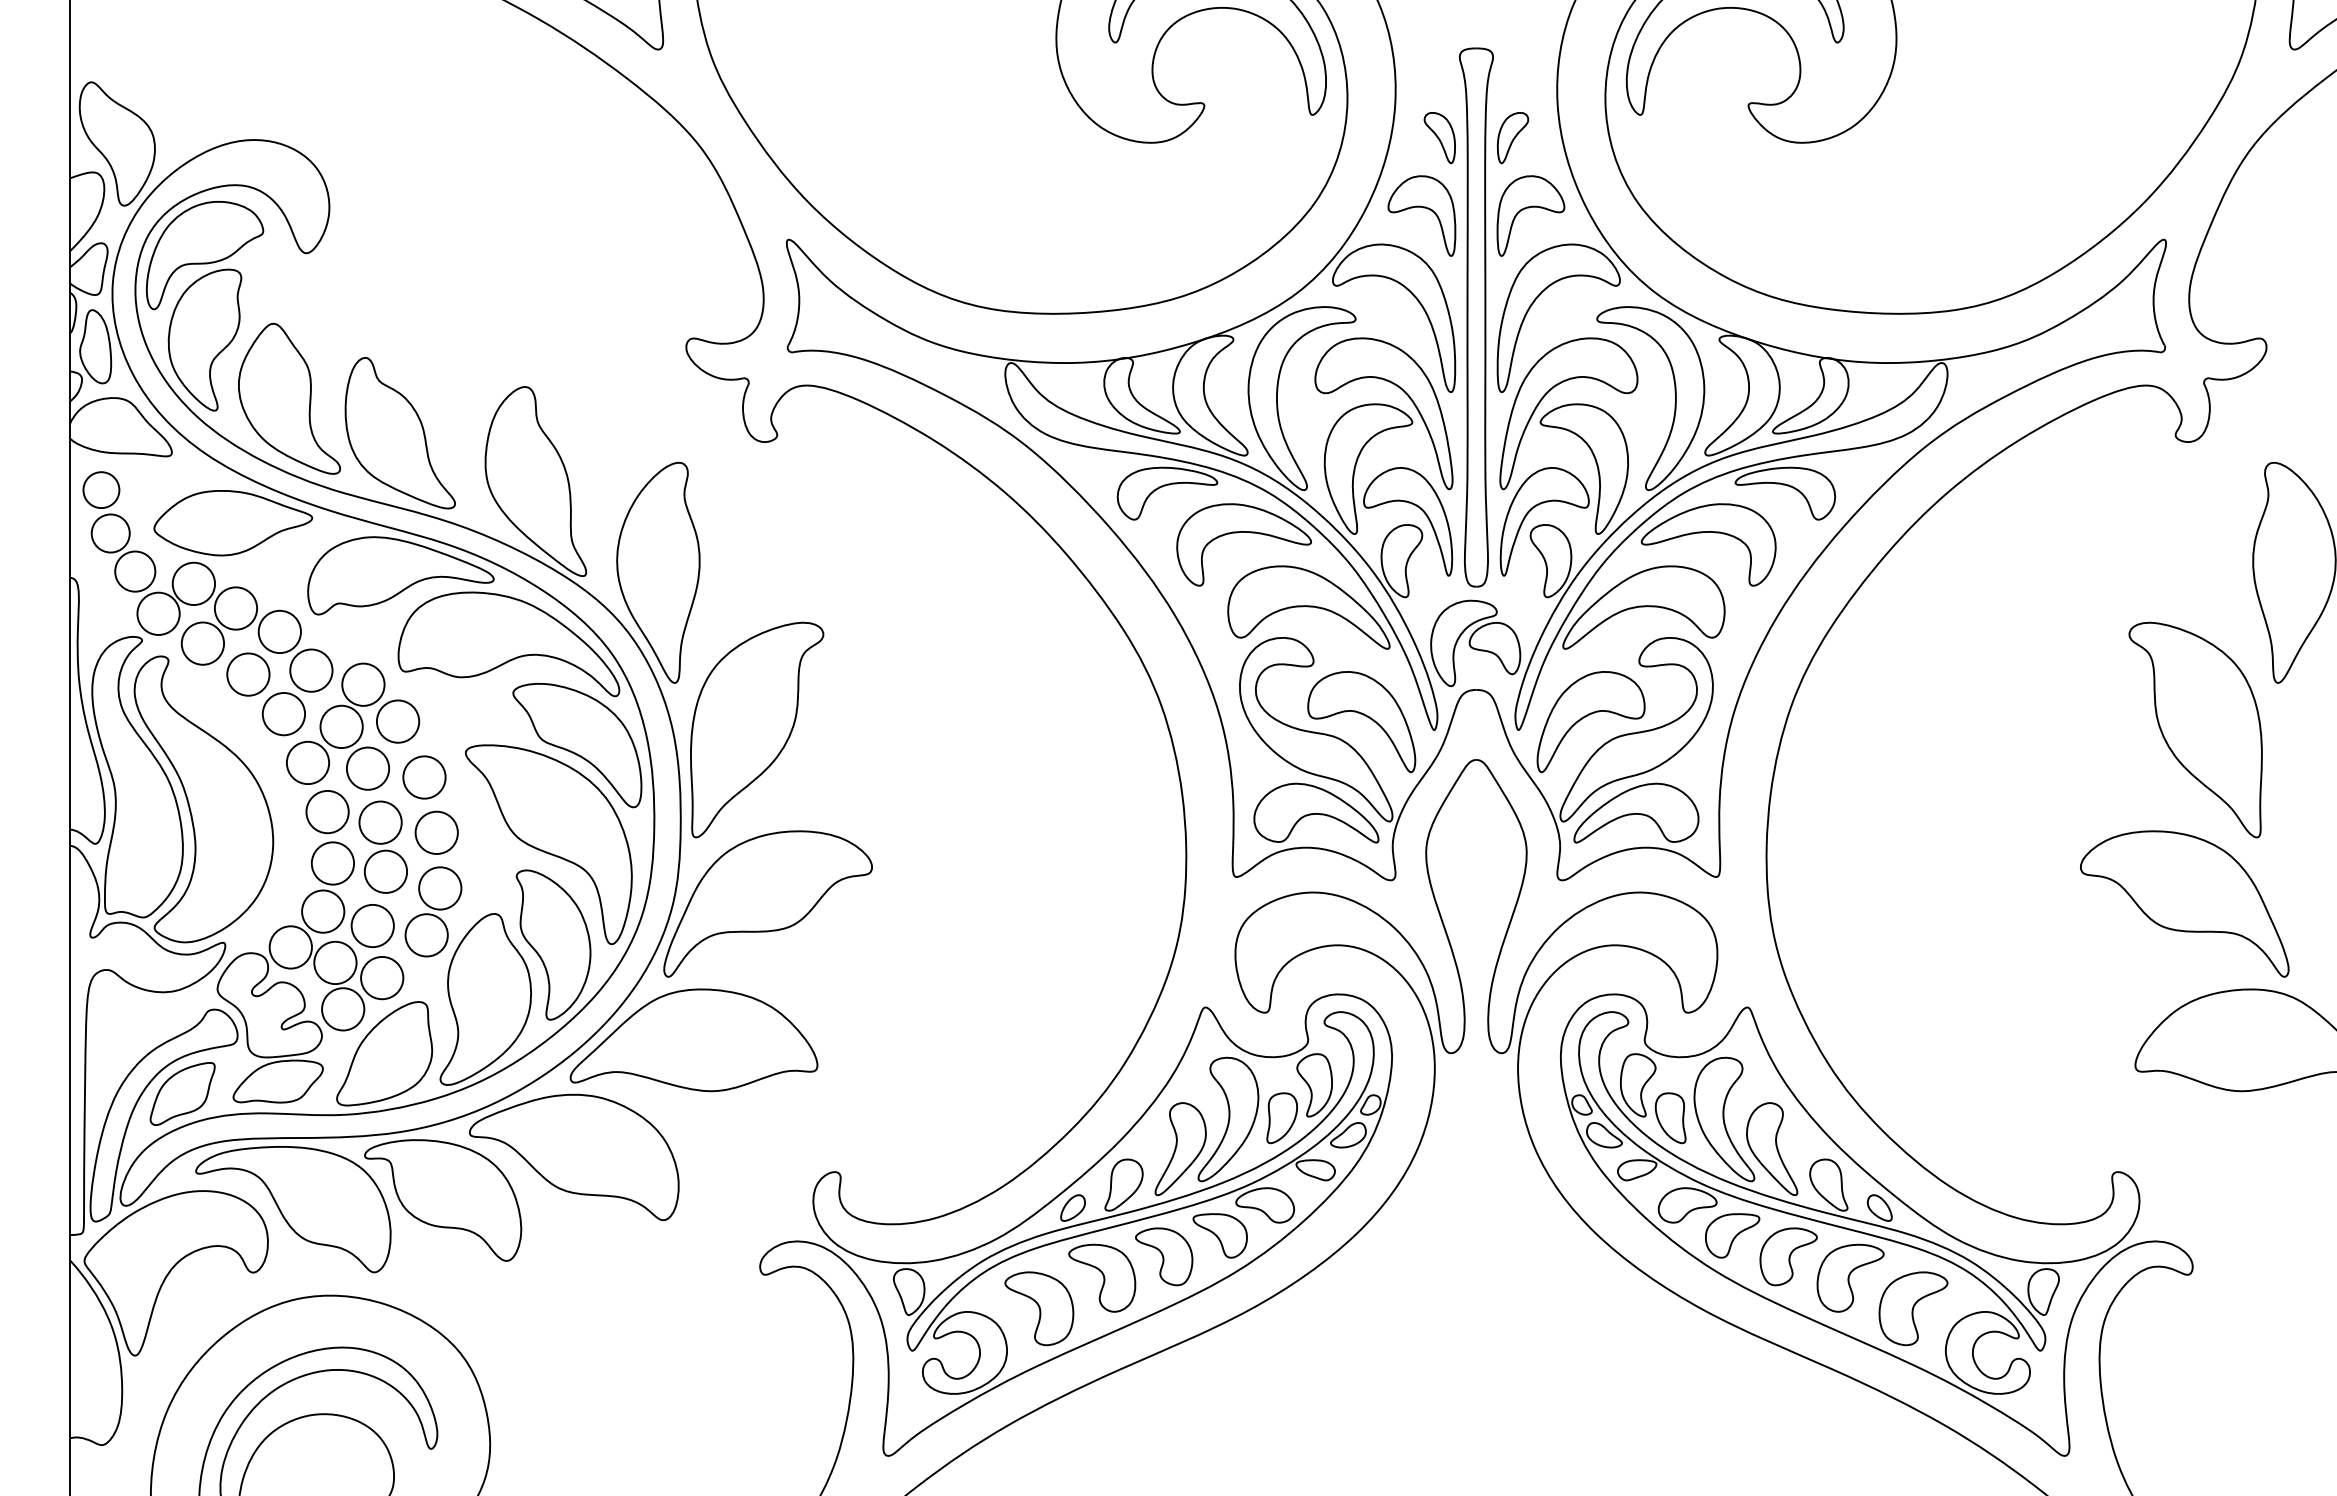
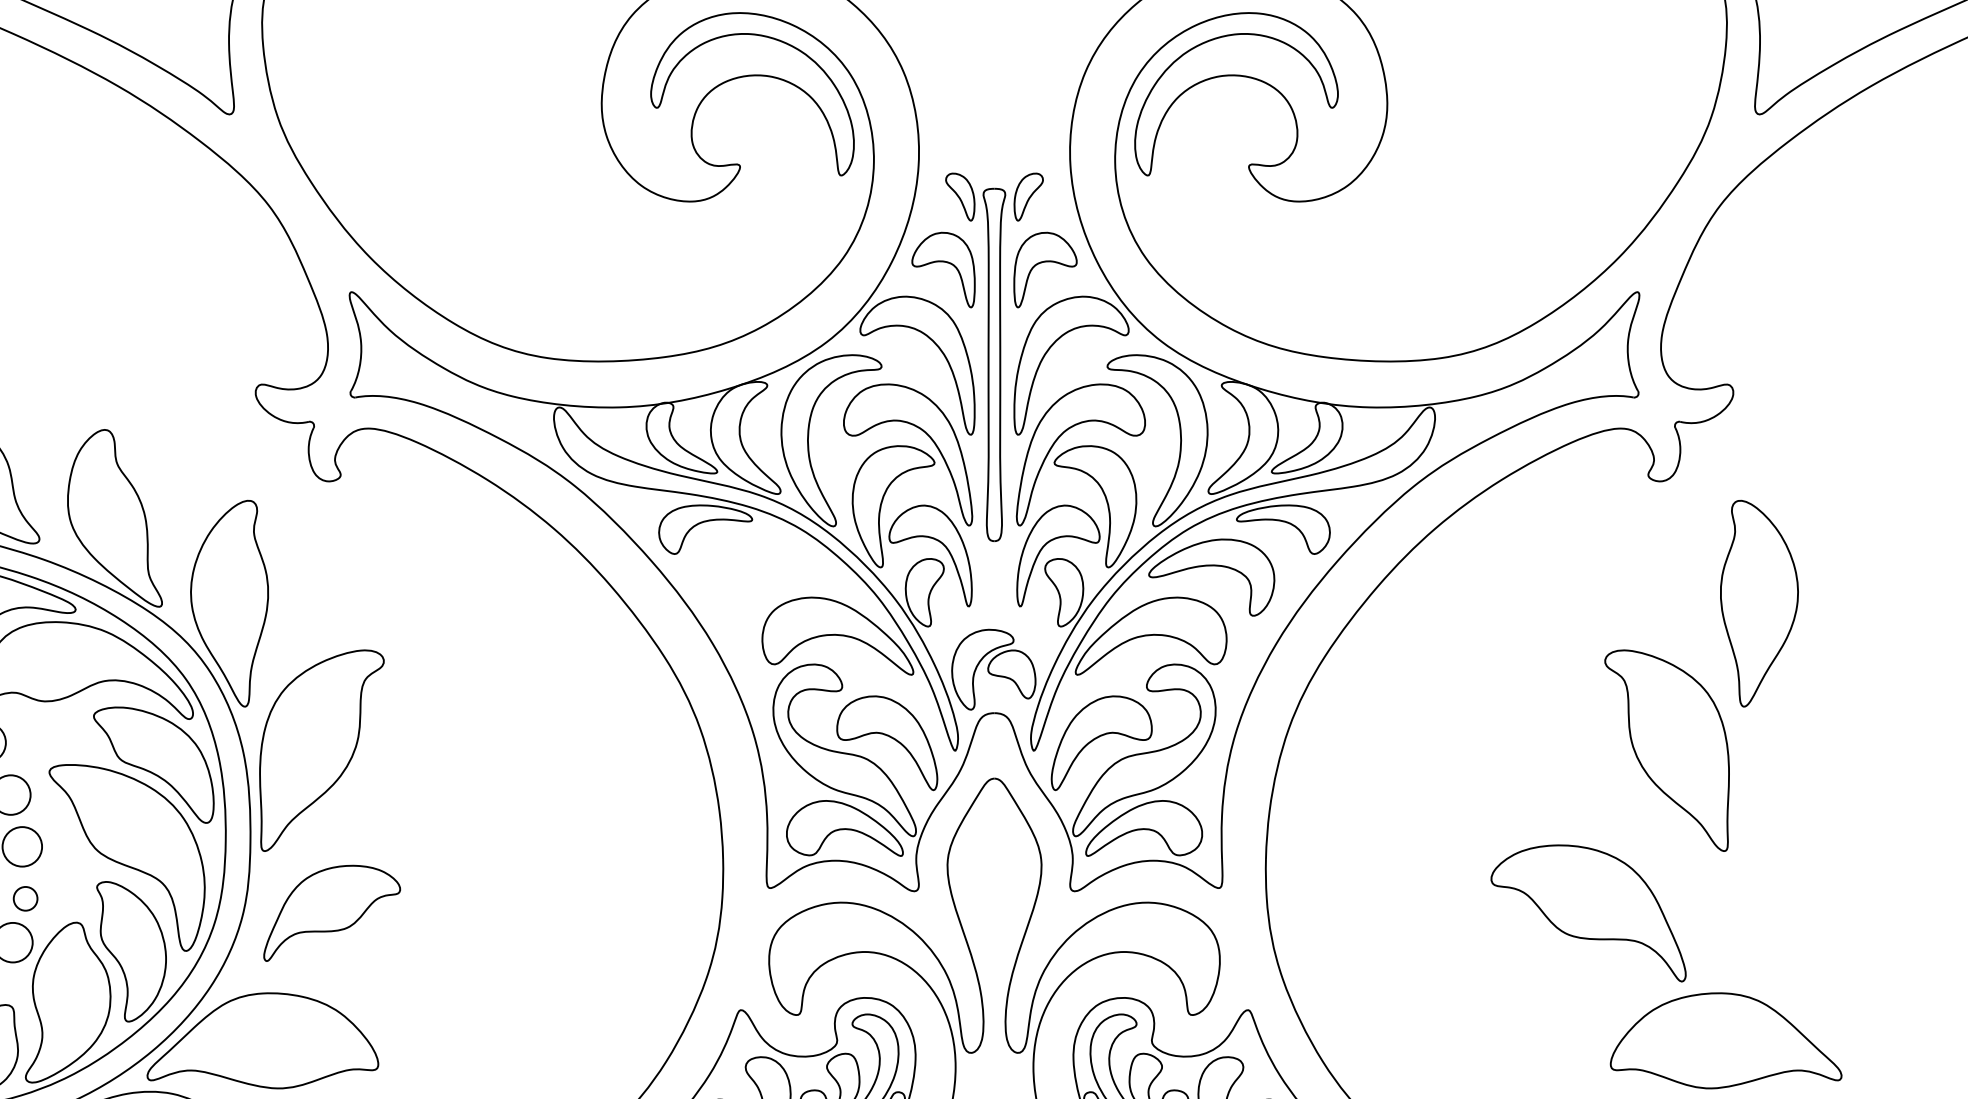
part: (1475, 317) -> (993, 364), size x0.7
part: (1243, 532) -> (776, 565), removed
circle: (440, 888) -> (25, 898), size x0.6
part: (767, 903) -> (331, 912), size x0.7
part: (2184, 903) -> (1588, 912), moved

